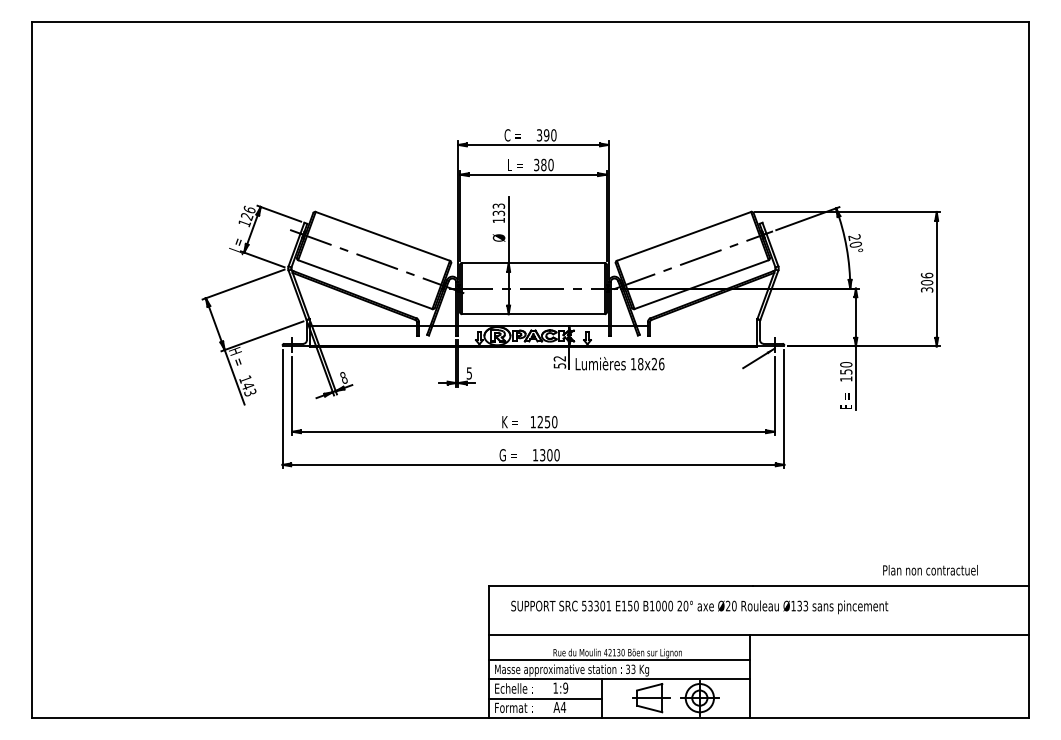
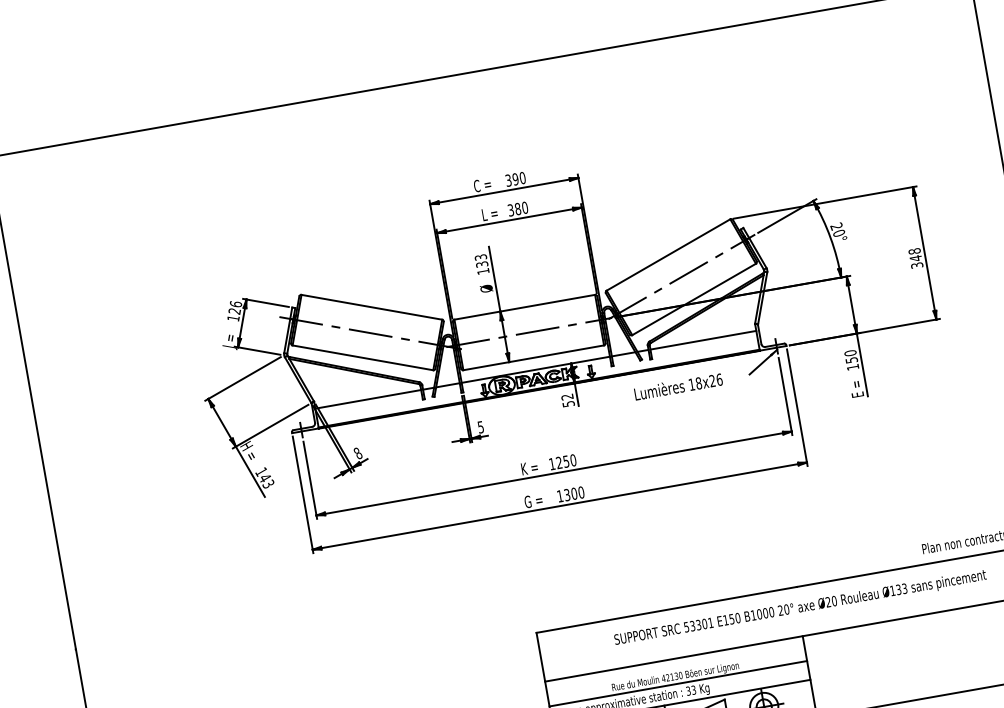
text: (926, 278) -> (914, 254), 306 -> 348
line: (703, 326) -> (703, 340), added
text: (619, 363) -> (677, 386), moved
text: (699, 607) -> (800, 608), moved

